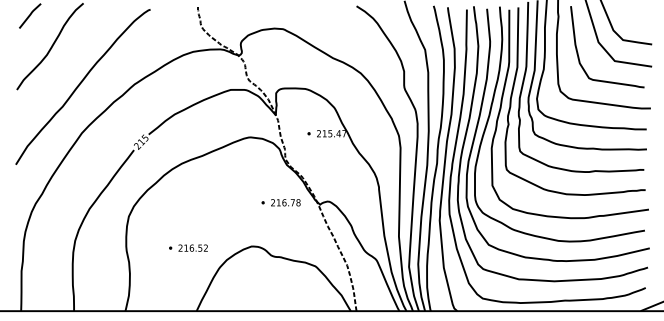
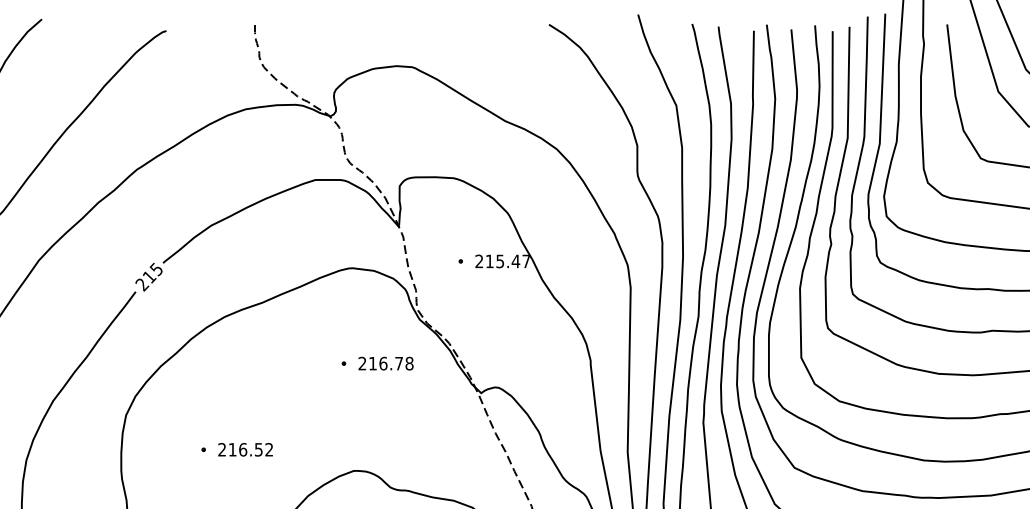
part: (280, 202) -> (376, 363), moved
part: (188, 247) -> (236, 448), moved

